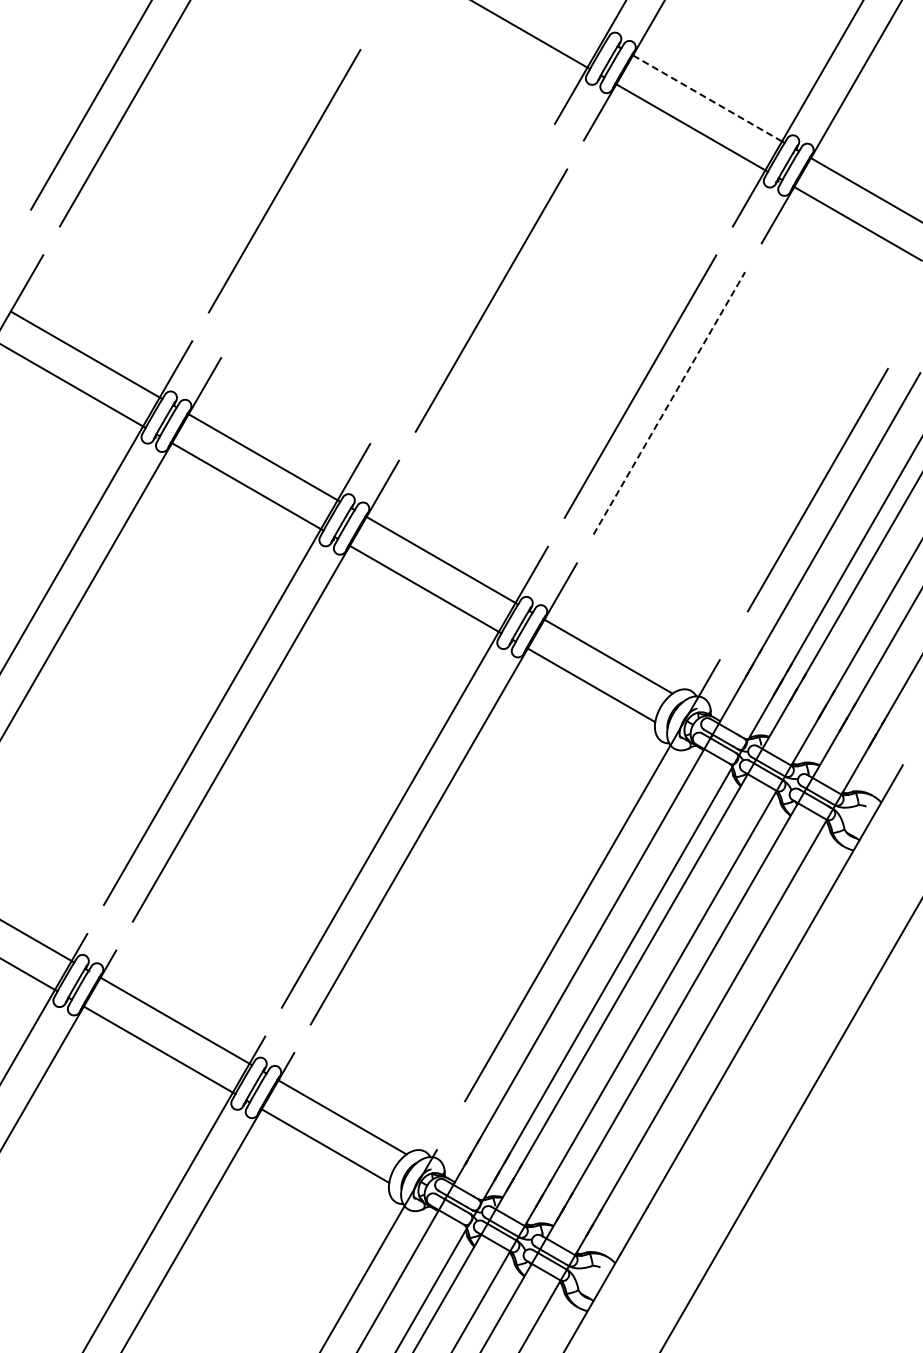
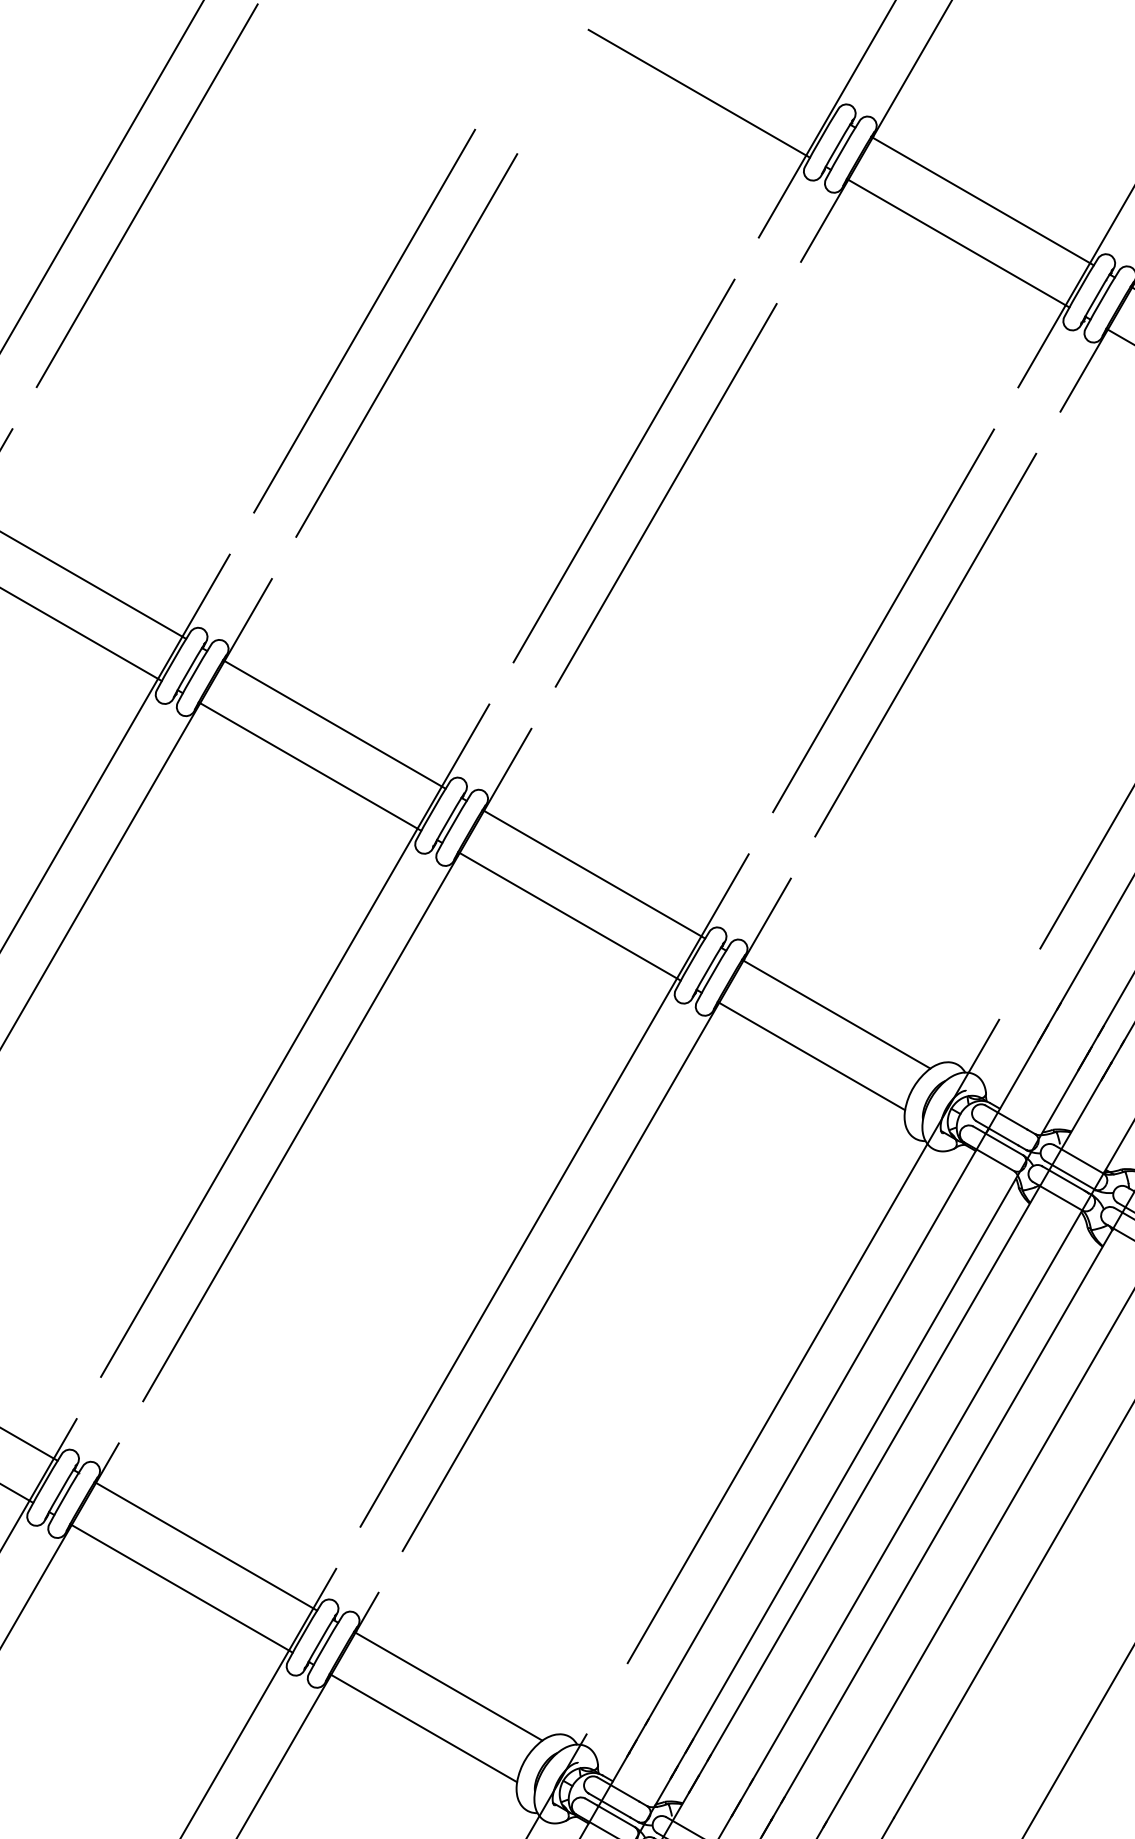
line: (706, 97) -> (979, 199), dashed -> solid
line: (313, 197) -> (406, 344), added
line: (462, 283) -> (623, 470), added
line: (669, 402) -> (925, 643), dashed -> solid

